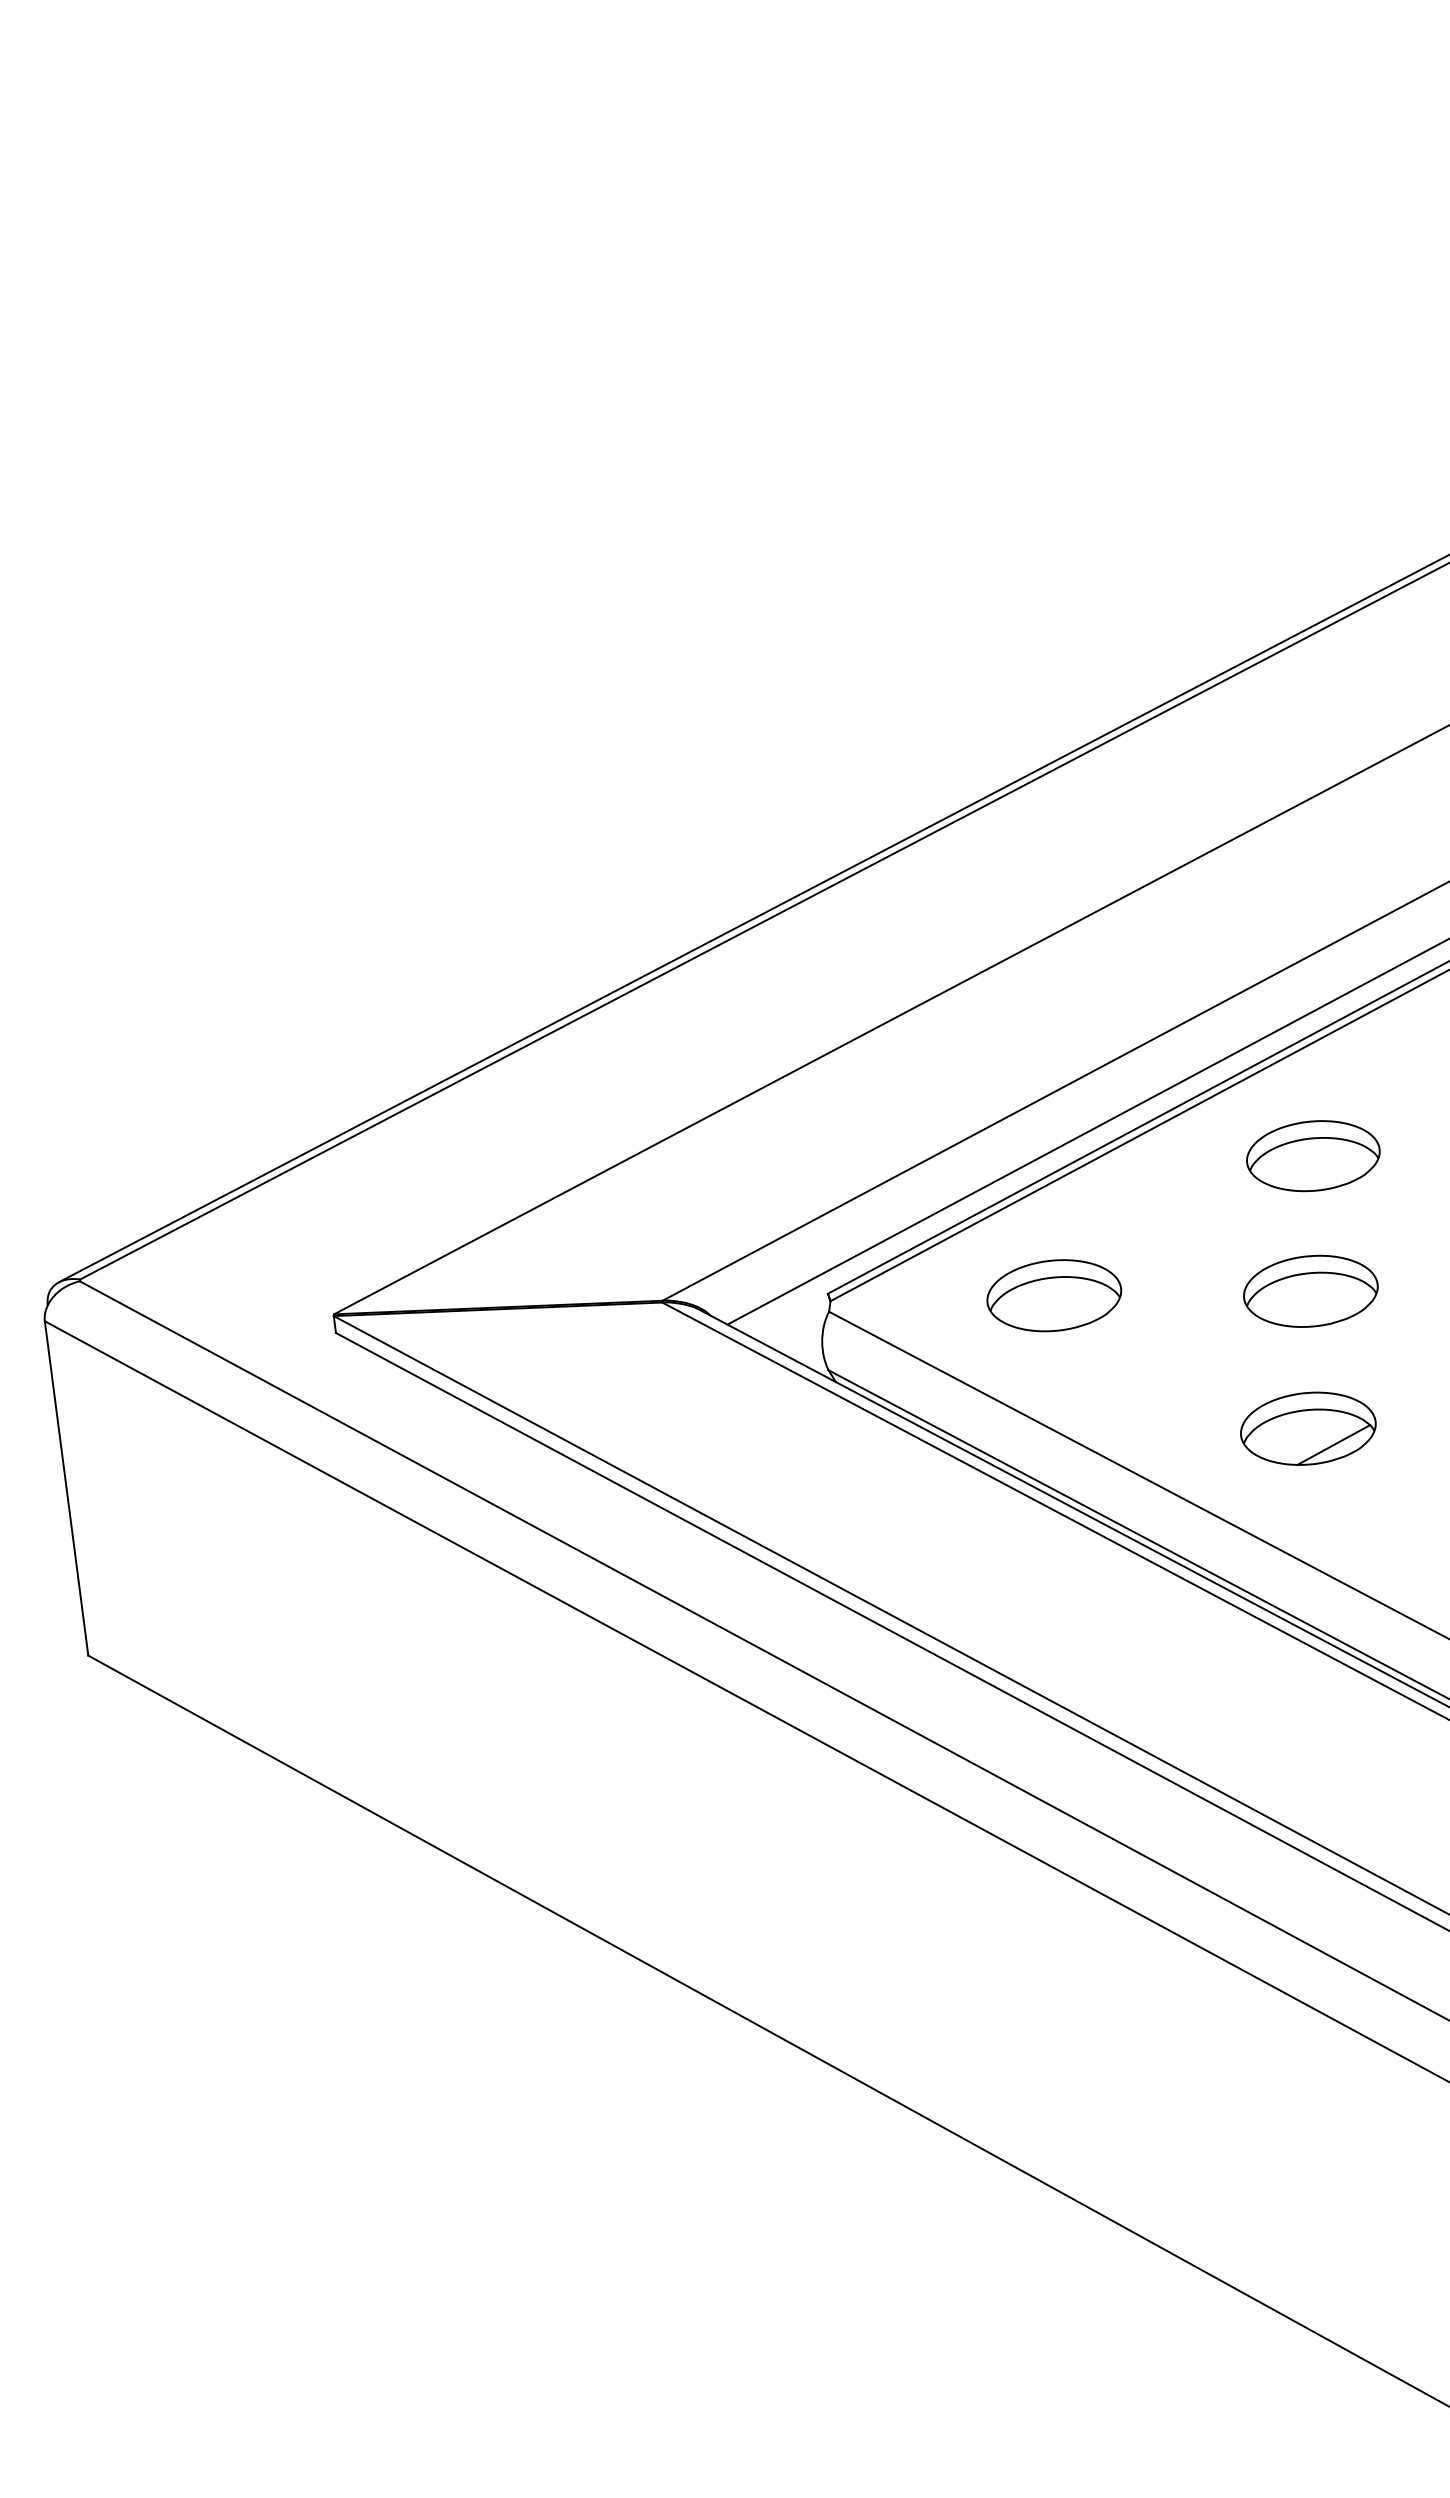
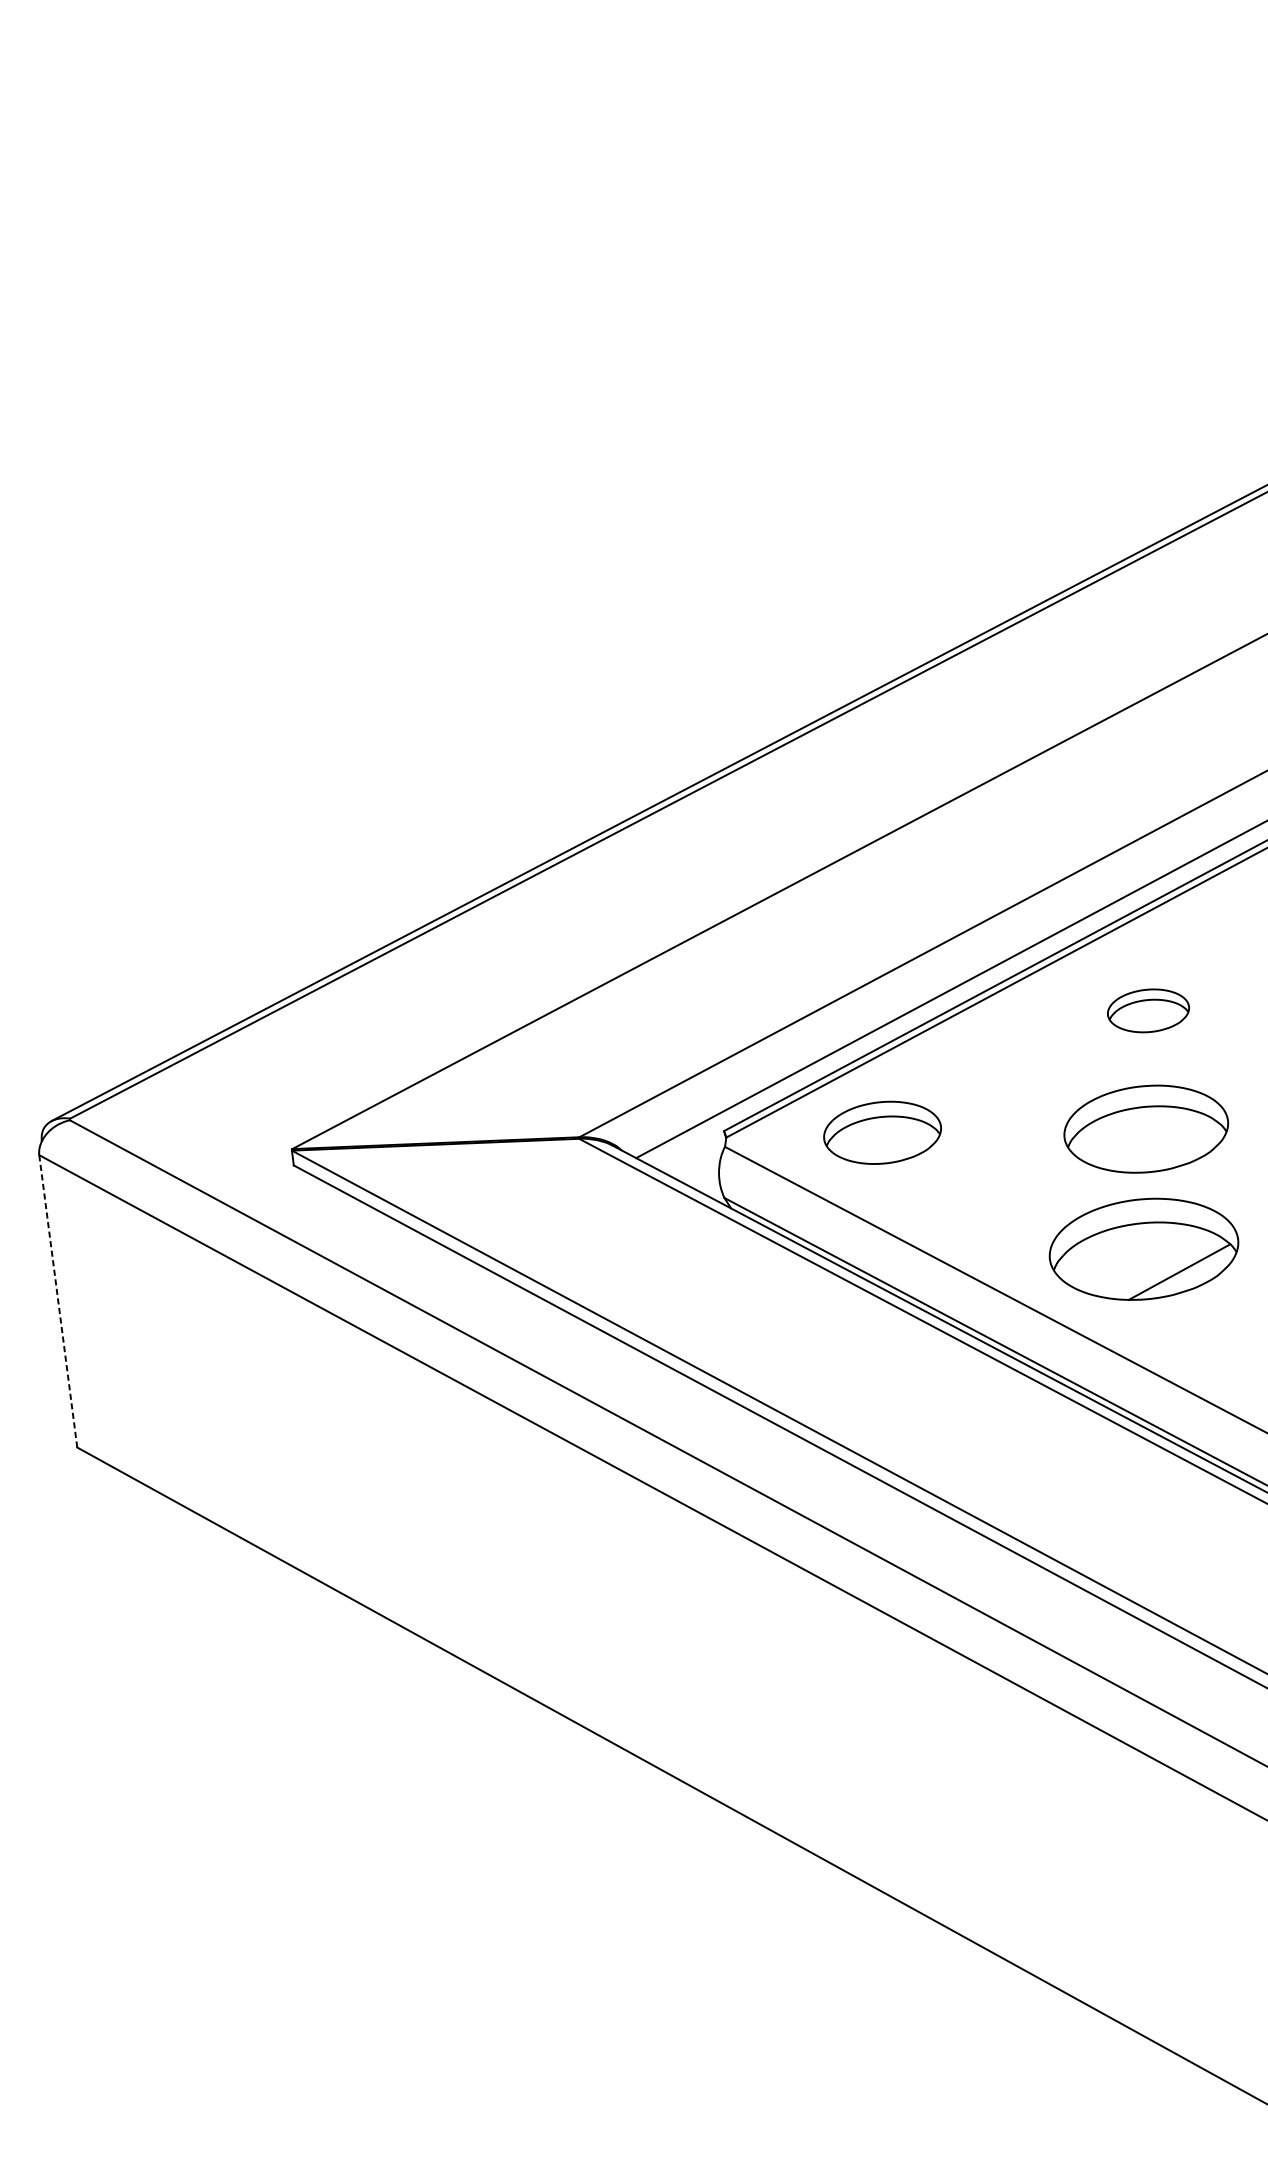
part: (1313, 1156) -> (1148, 1011), size x0.7
part: (1310, 1290) -> (1145, 1128), size x1.4
part: (1054, 1295) -> (882, 1132), moved
part: (1308, 1428) -> (1144, 1248), size x1.6
line: (66, 1488) -> (58, 1301), solid -> dashed

